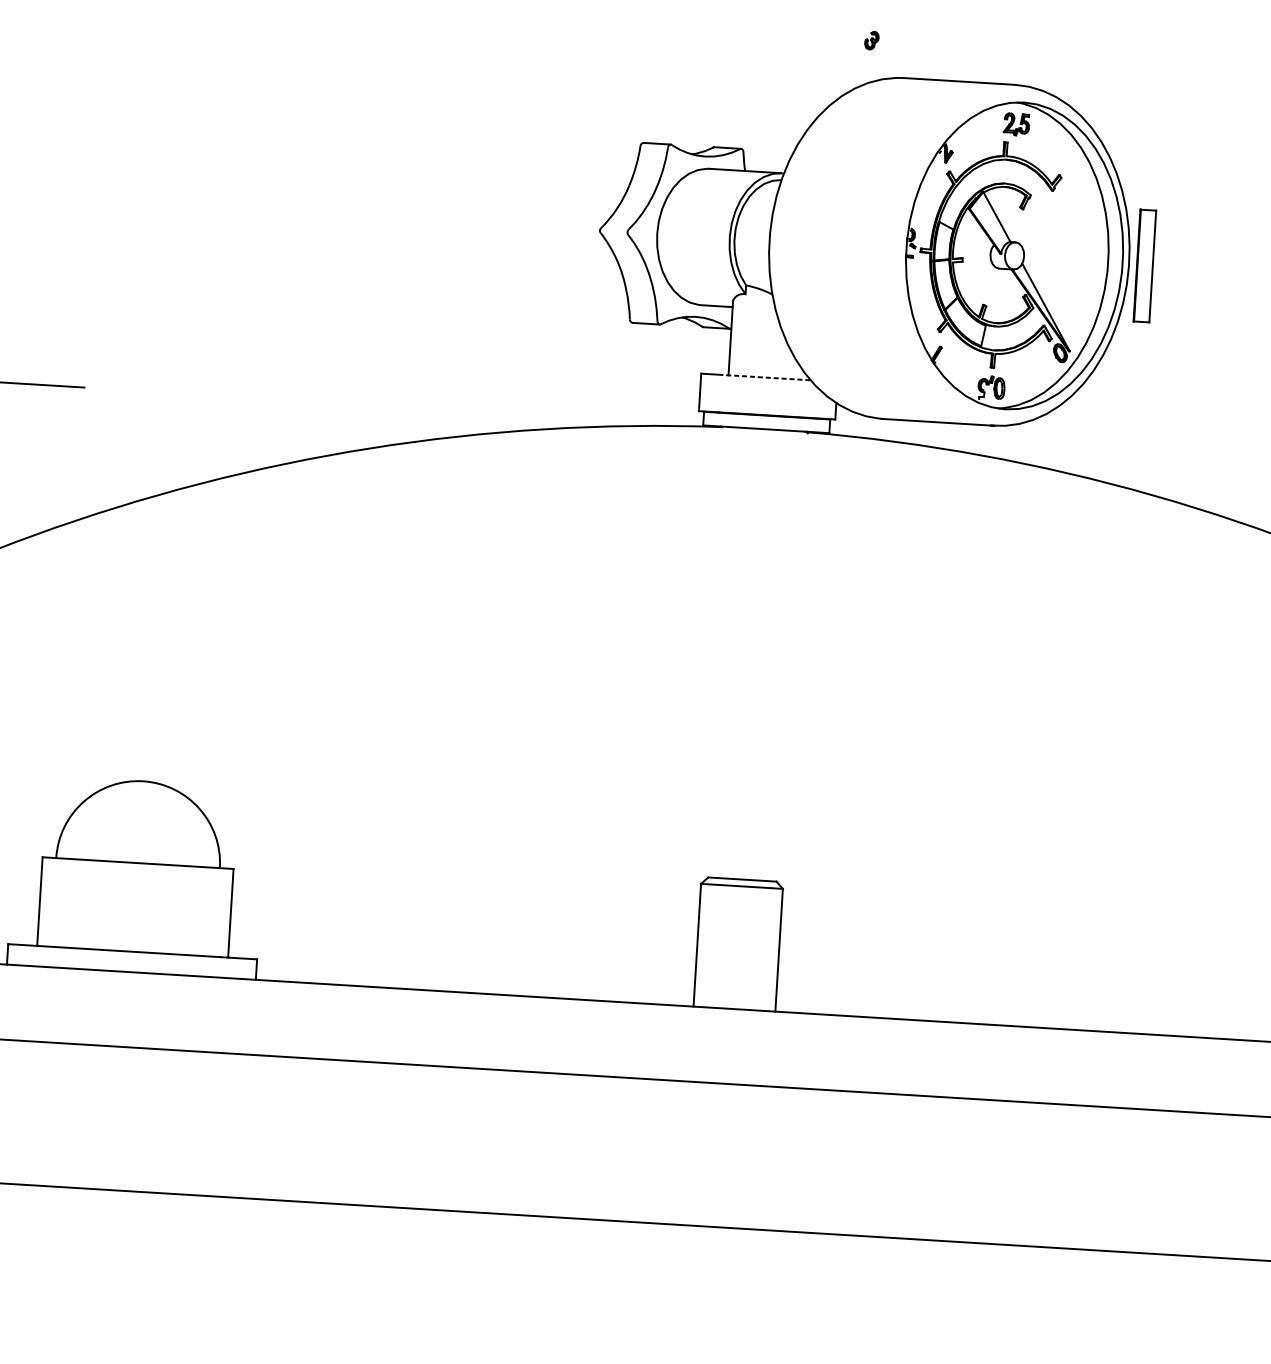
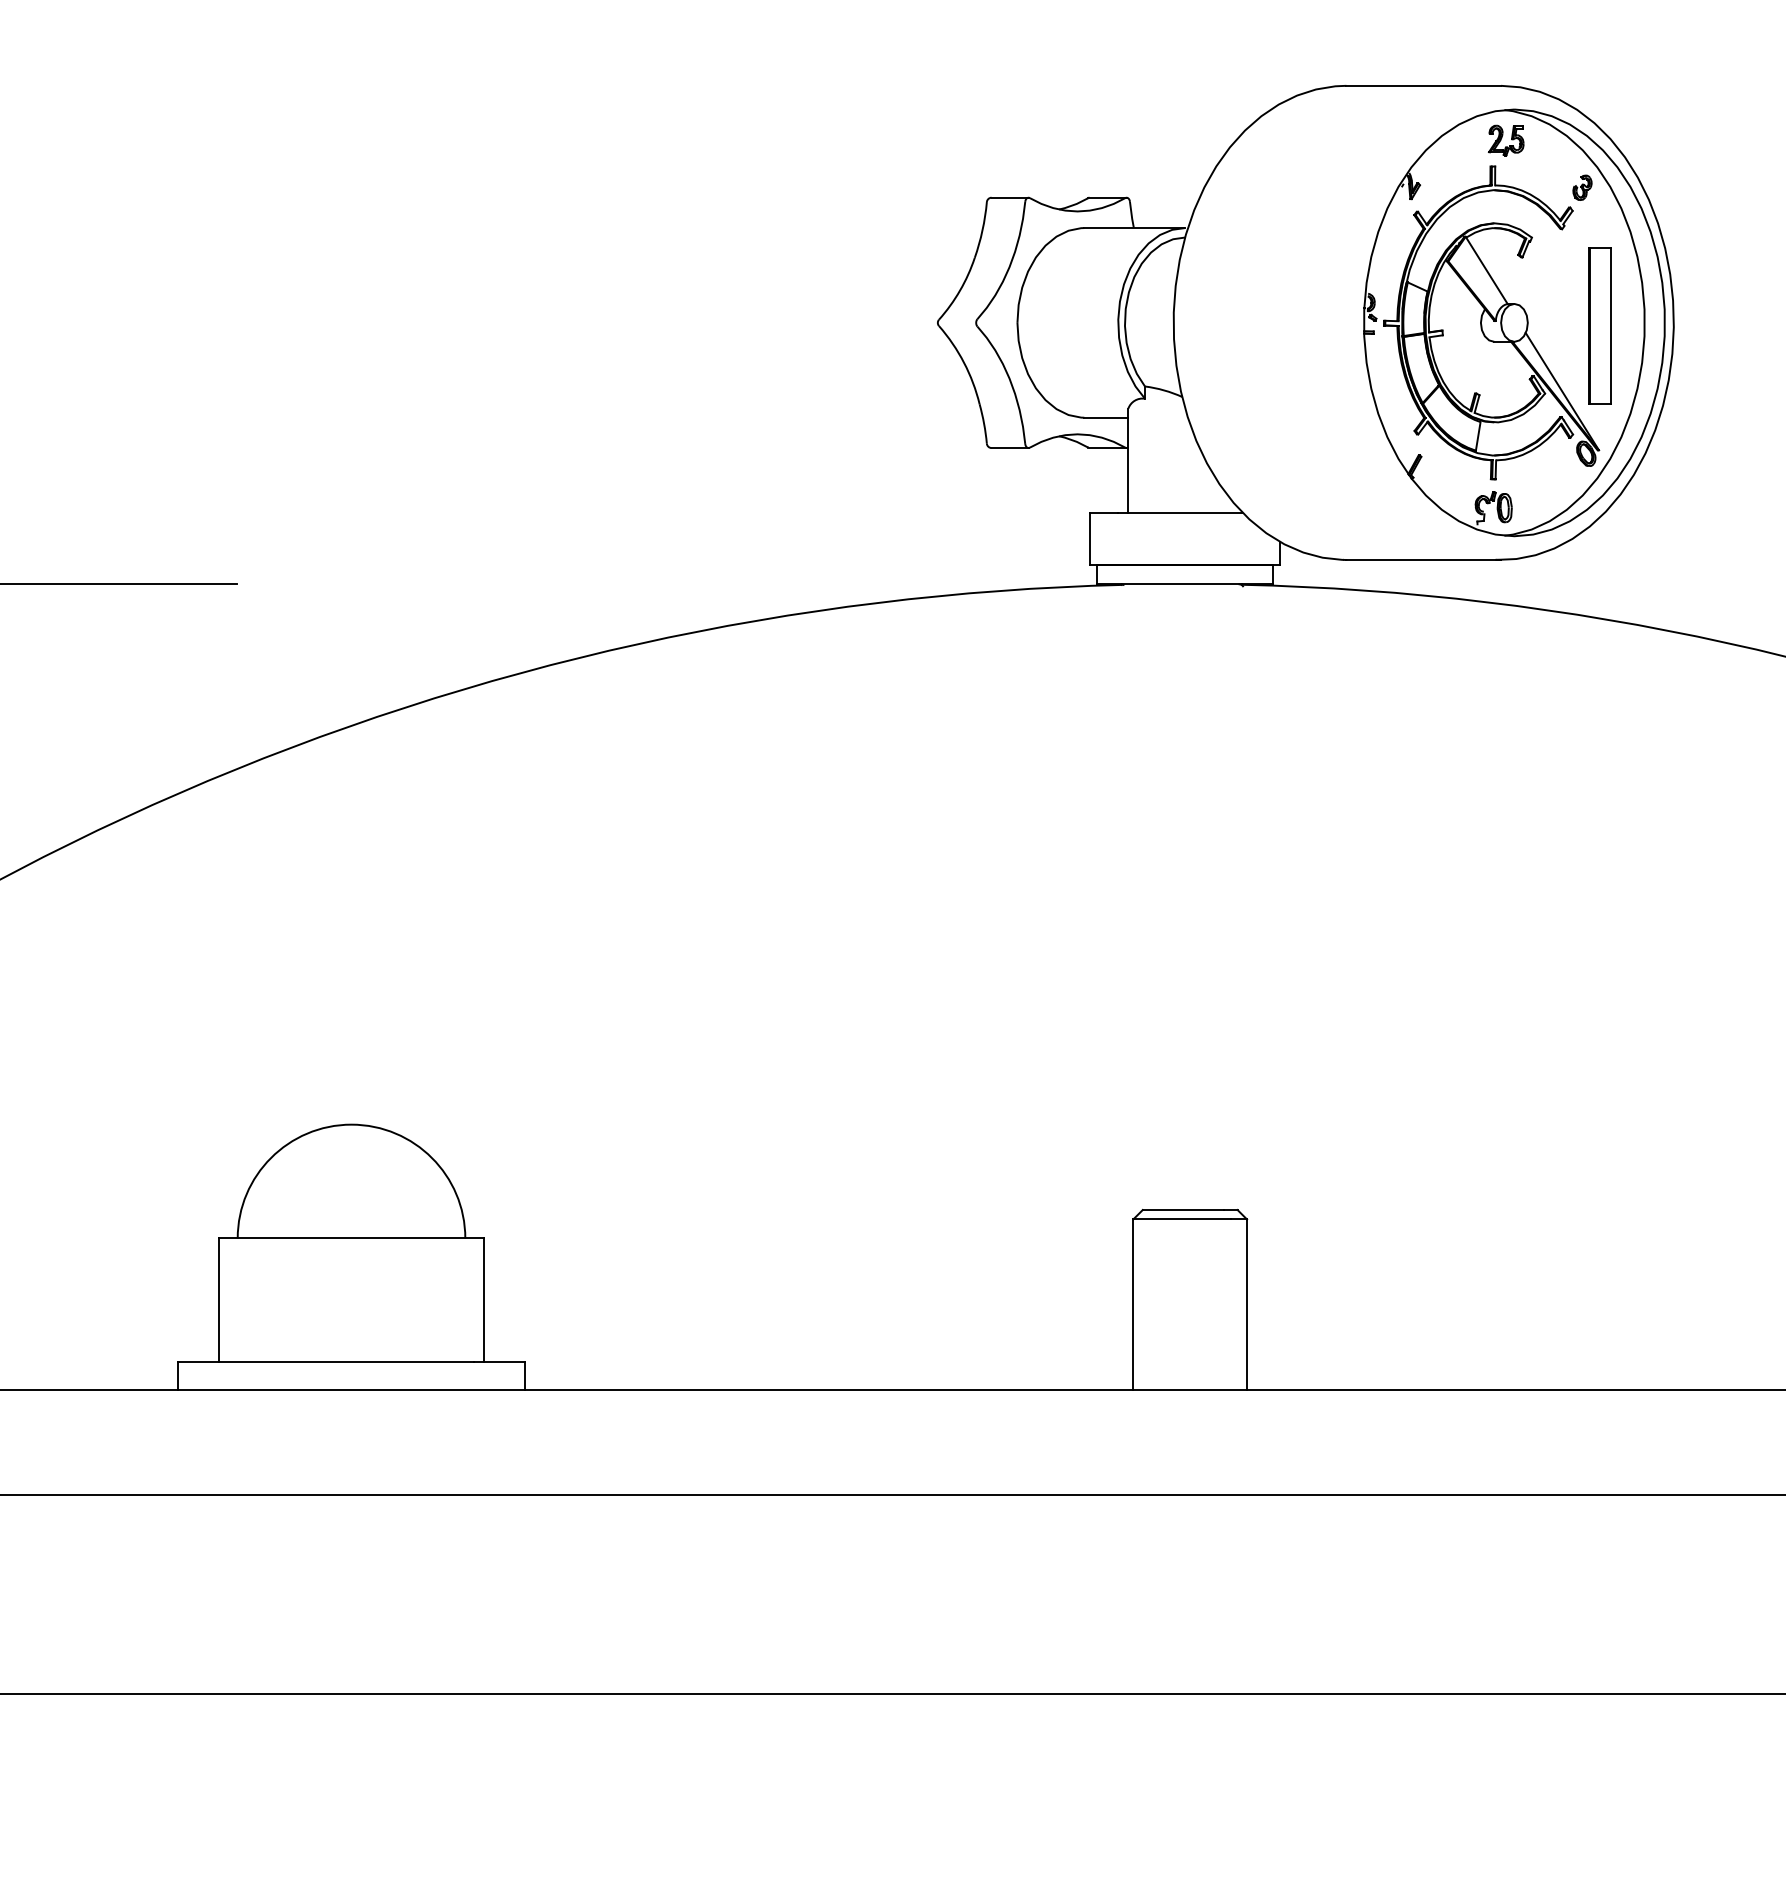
part: (871, 40) -> (1582, 187), moved
part: (1144, 265) -> (1599, 325), moved
line: (766, 377) -> (1180, 512), dashed -> solid

